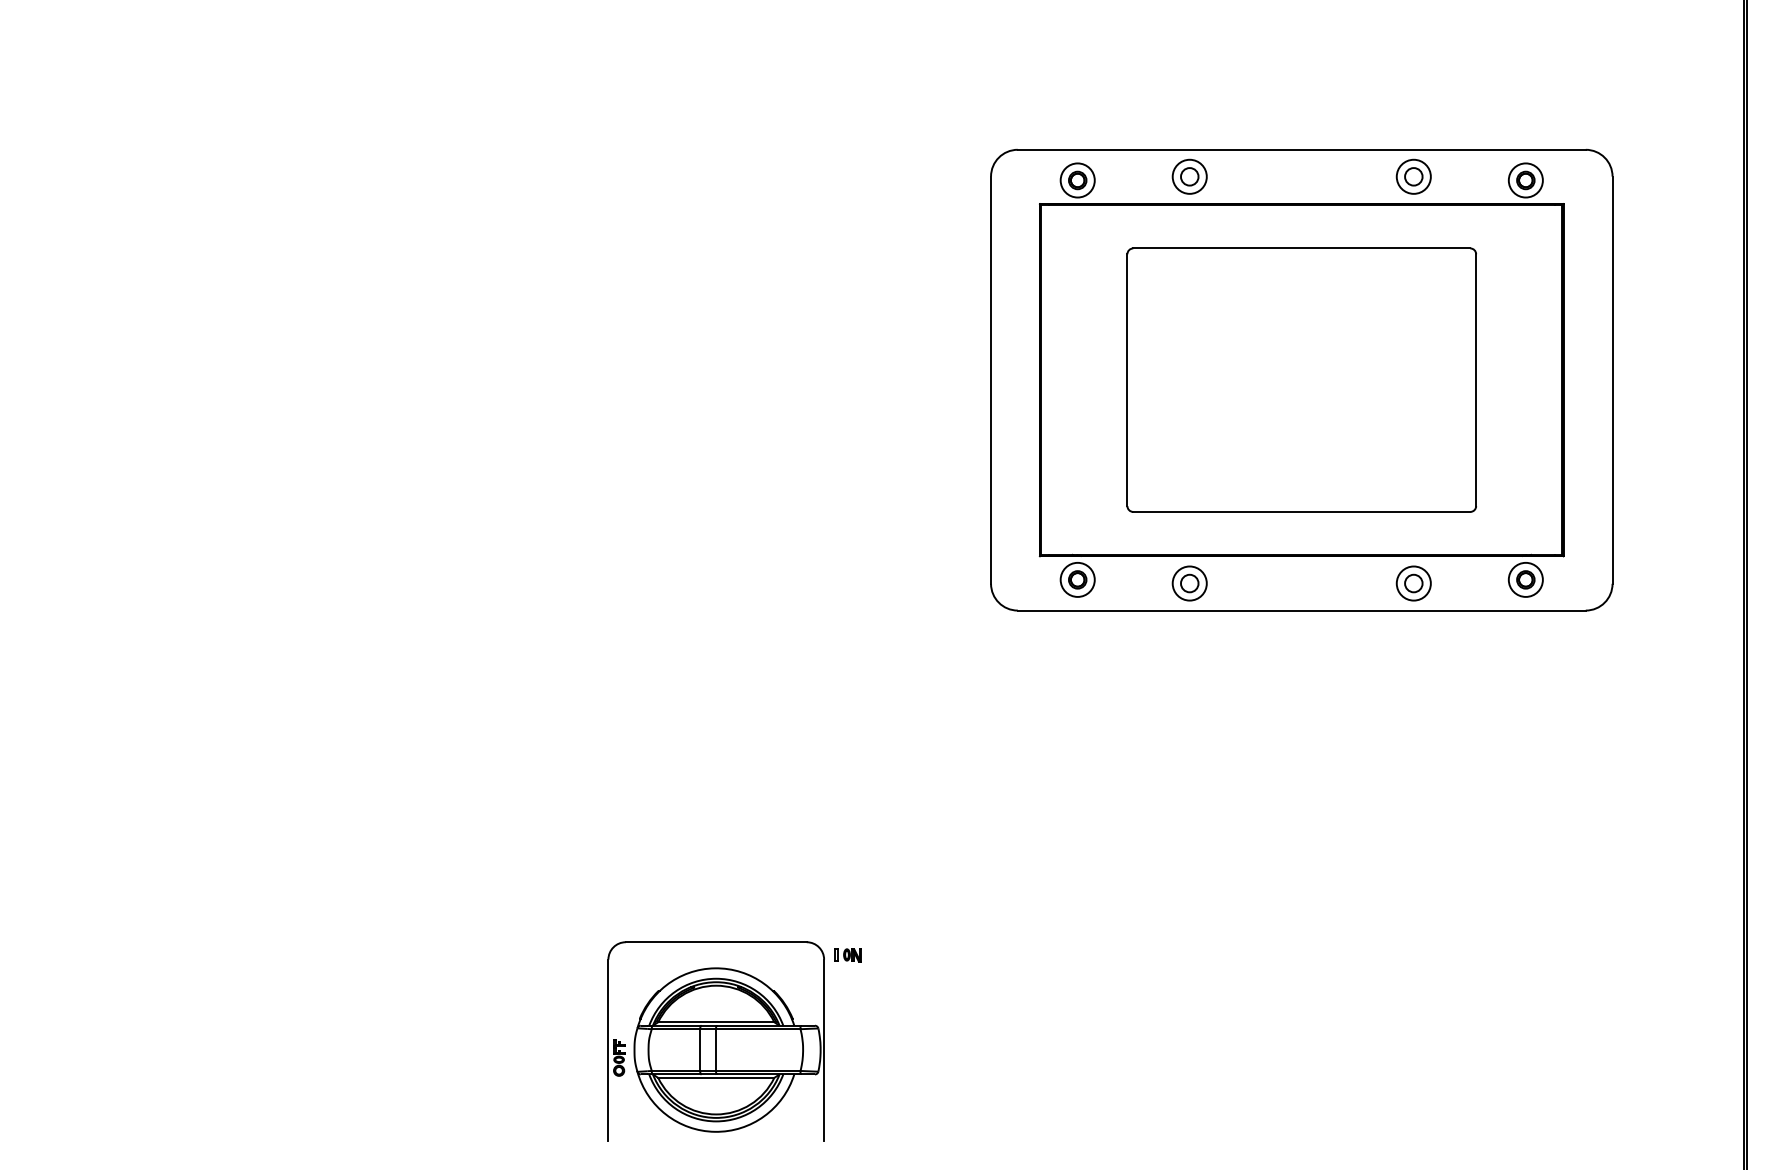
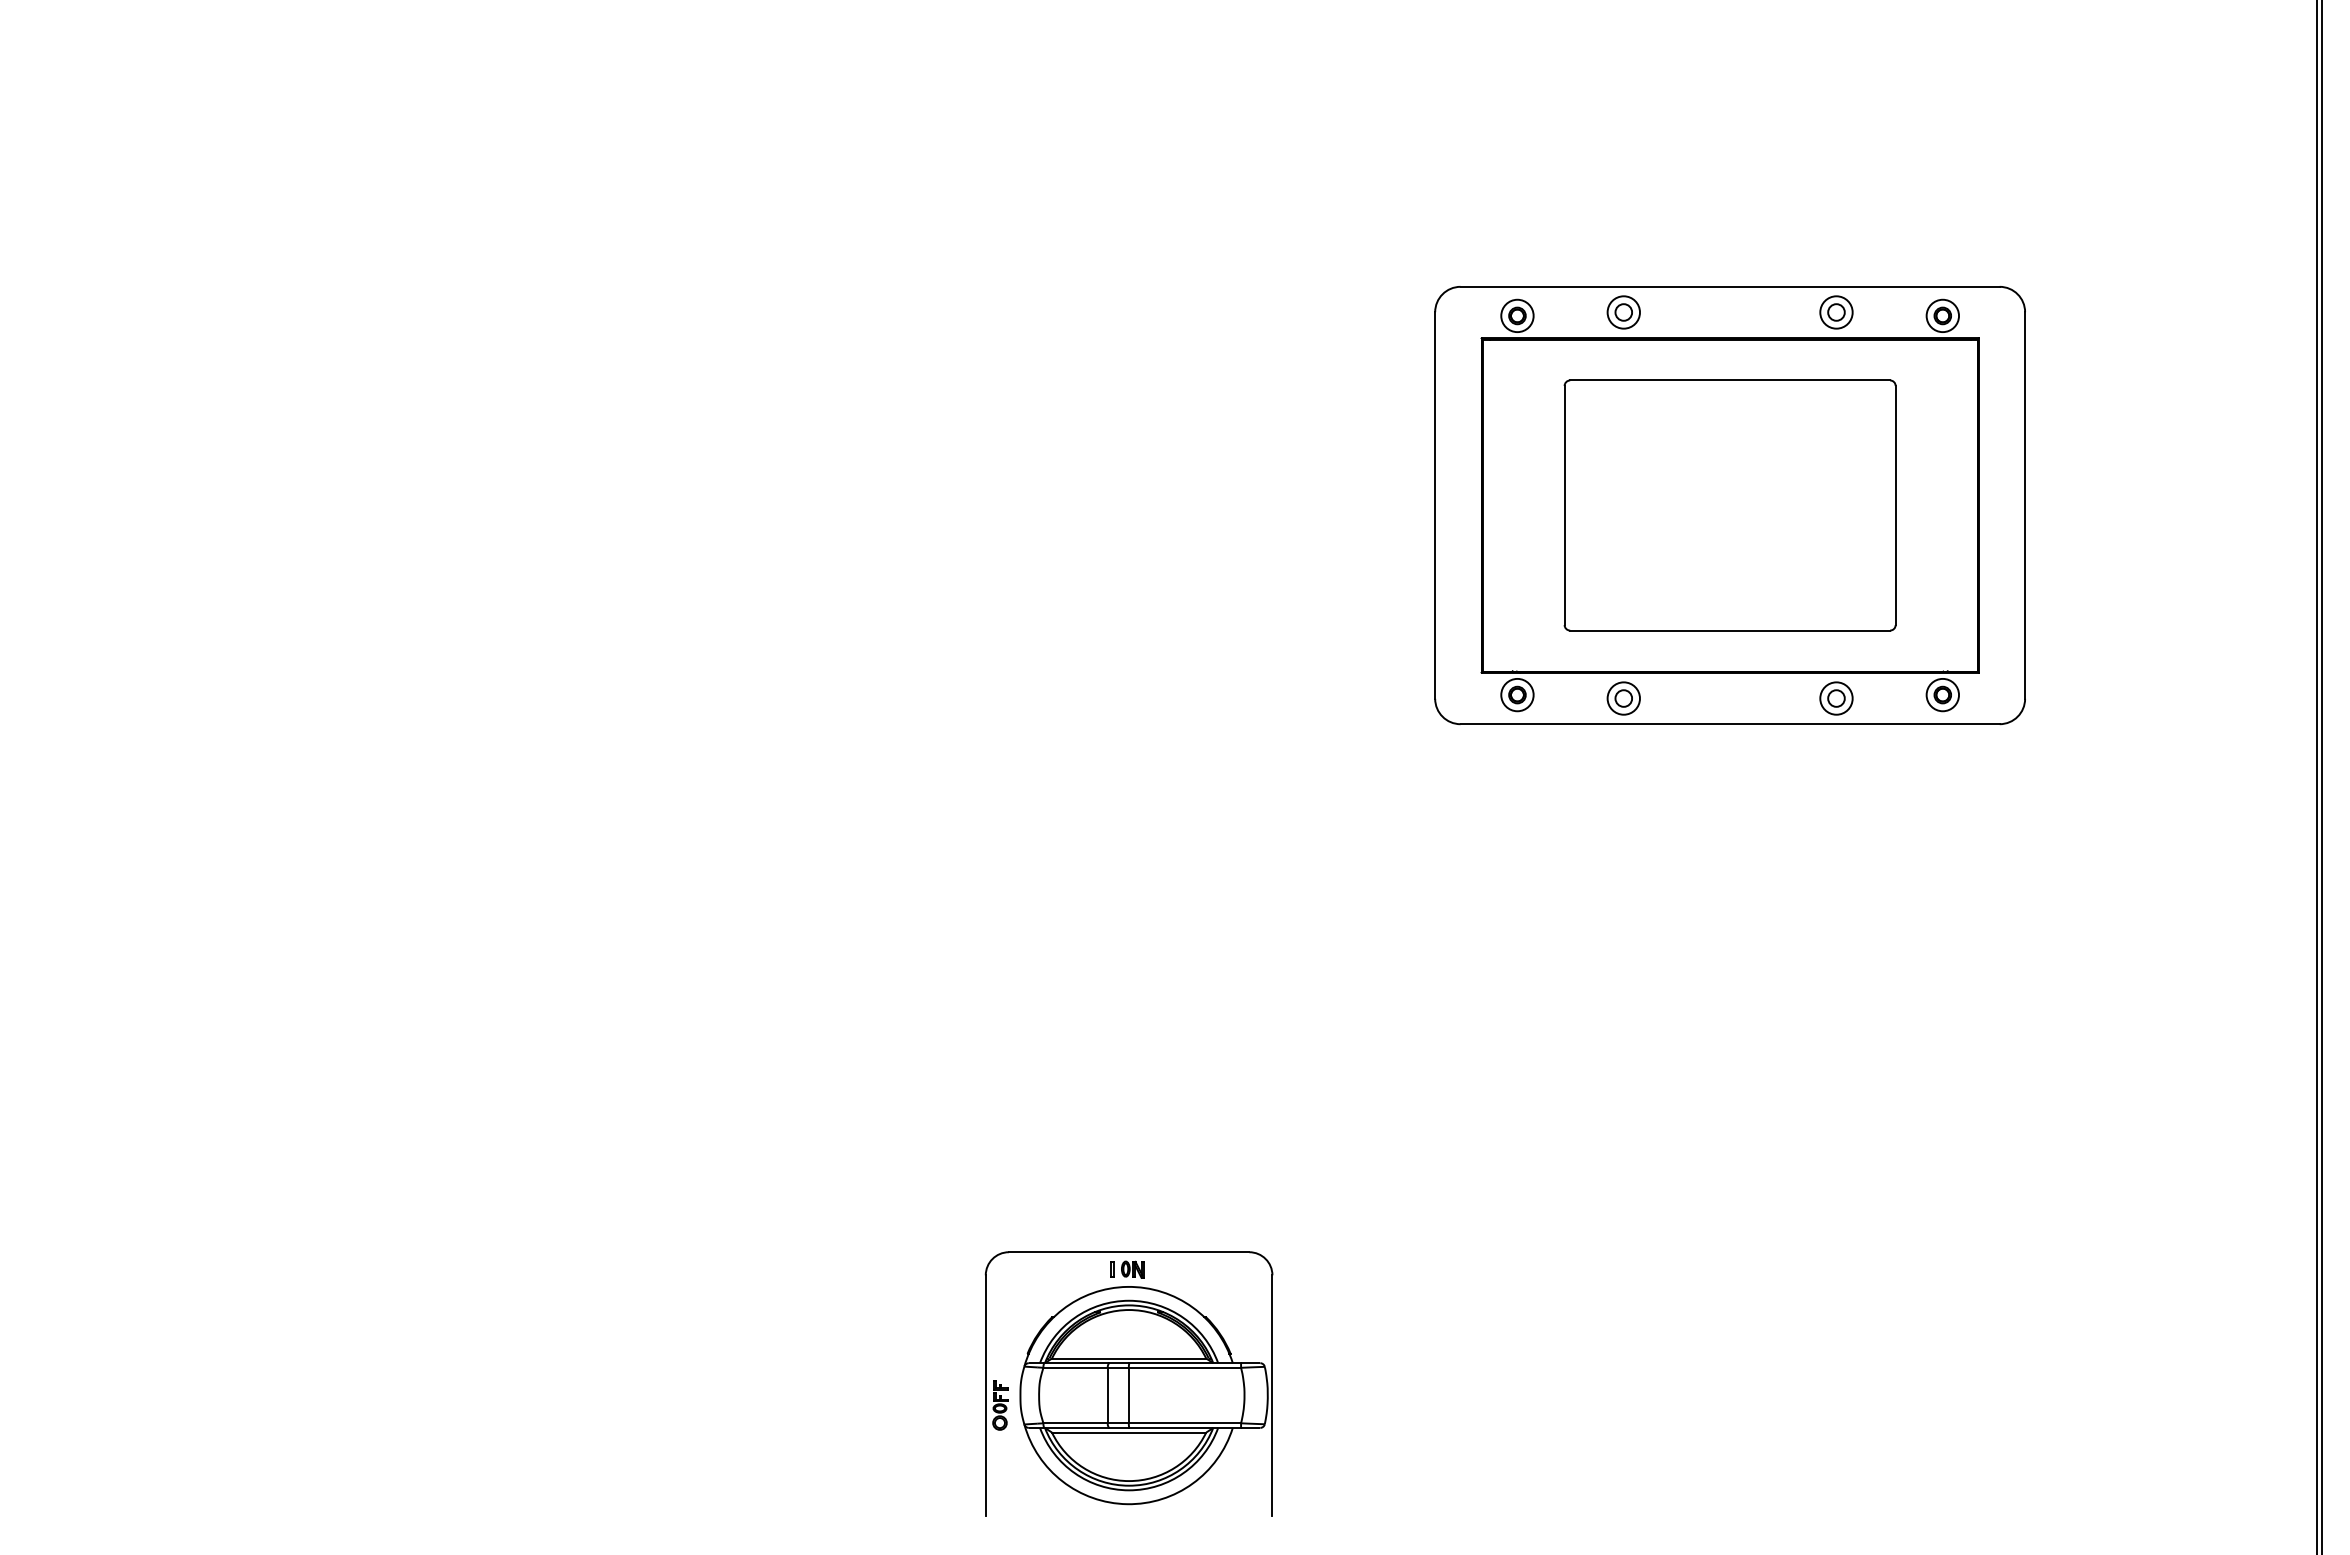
part: (1301, 380) -> (1729, 505), size x0.71
part: (715, 1041) -> (1128, 1383), moved

